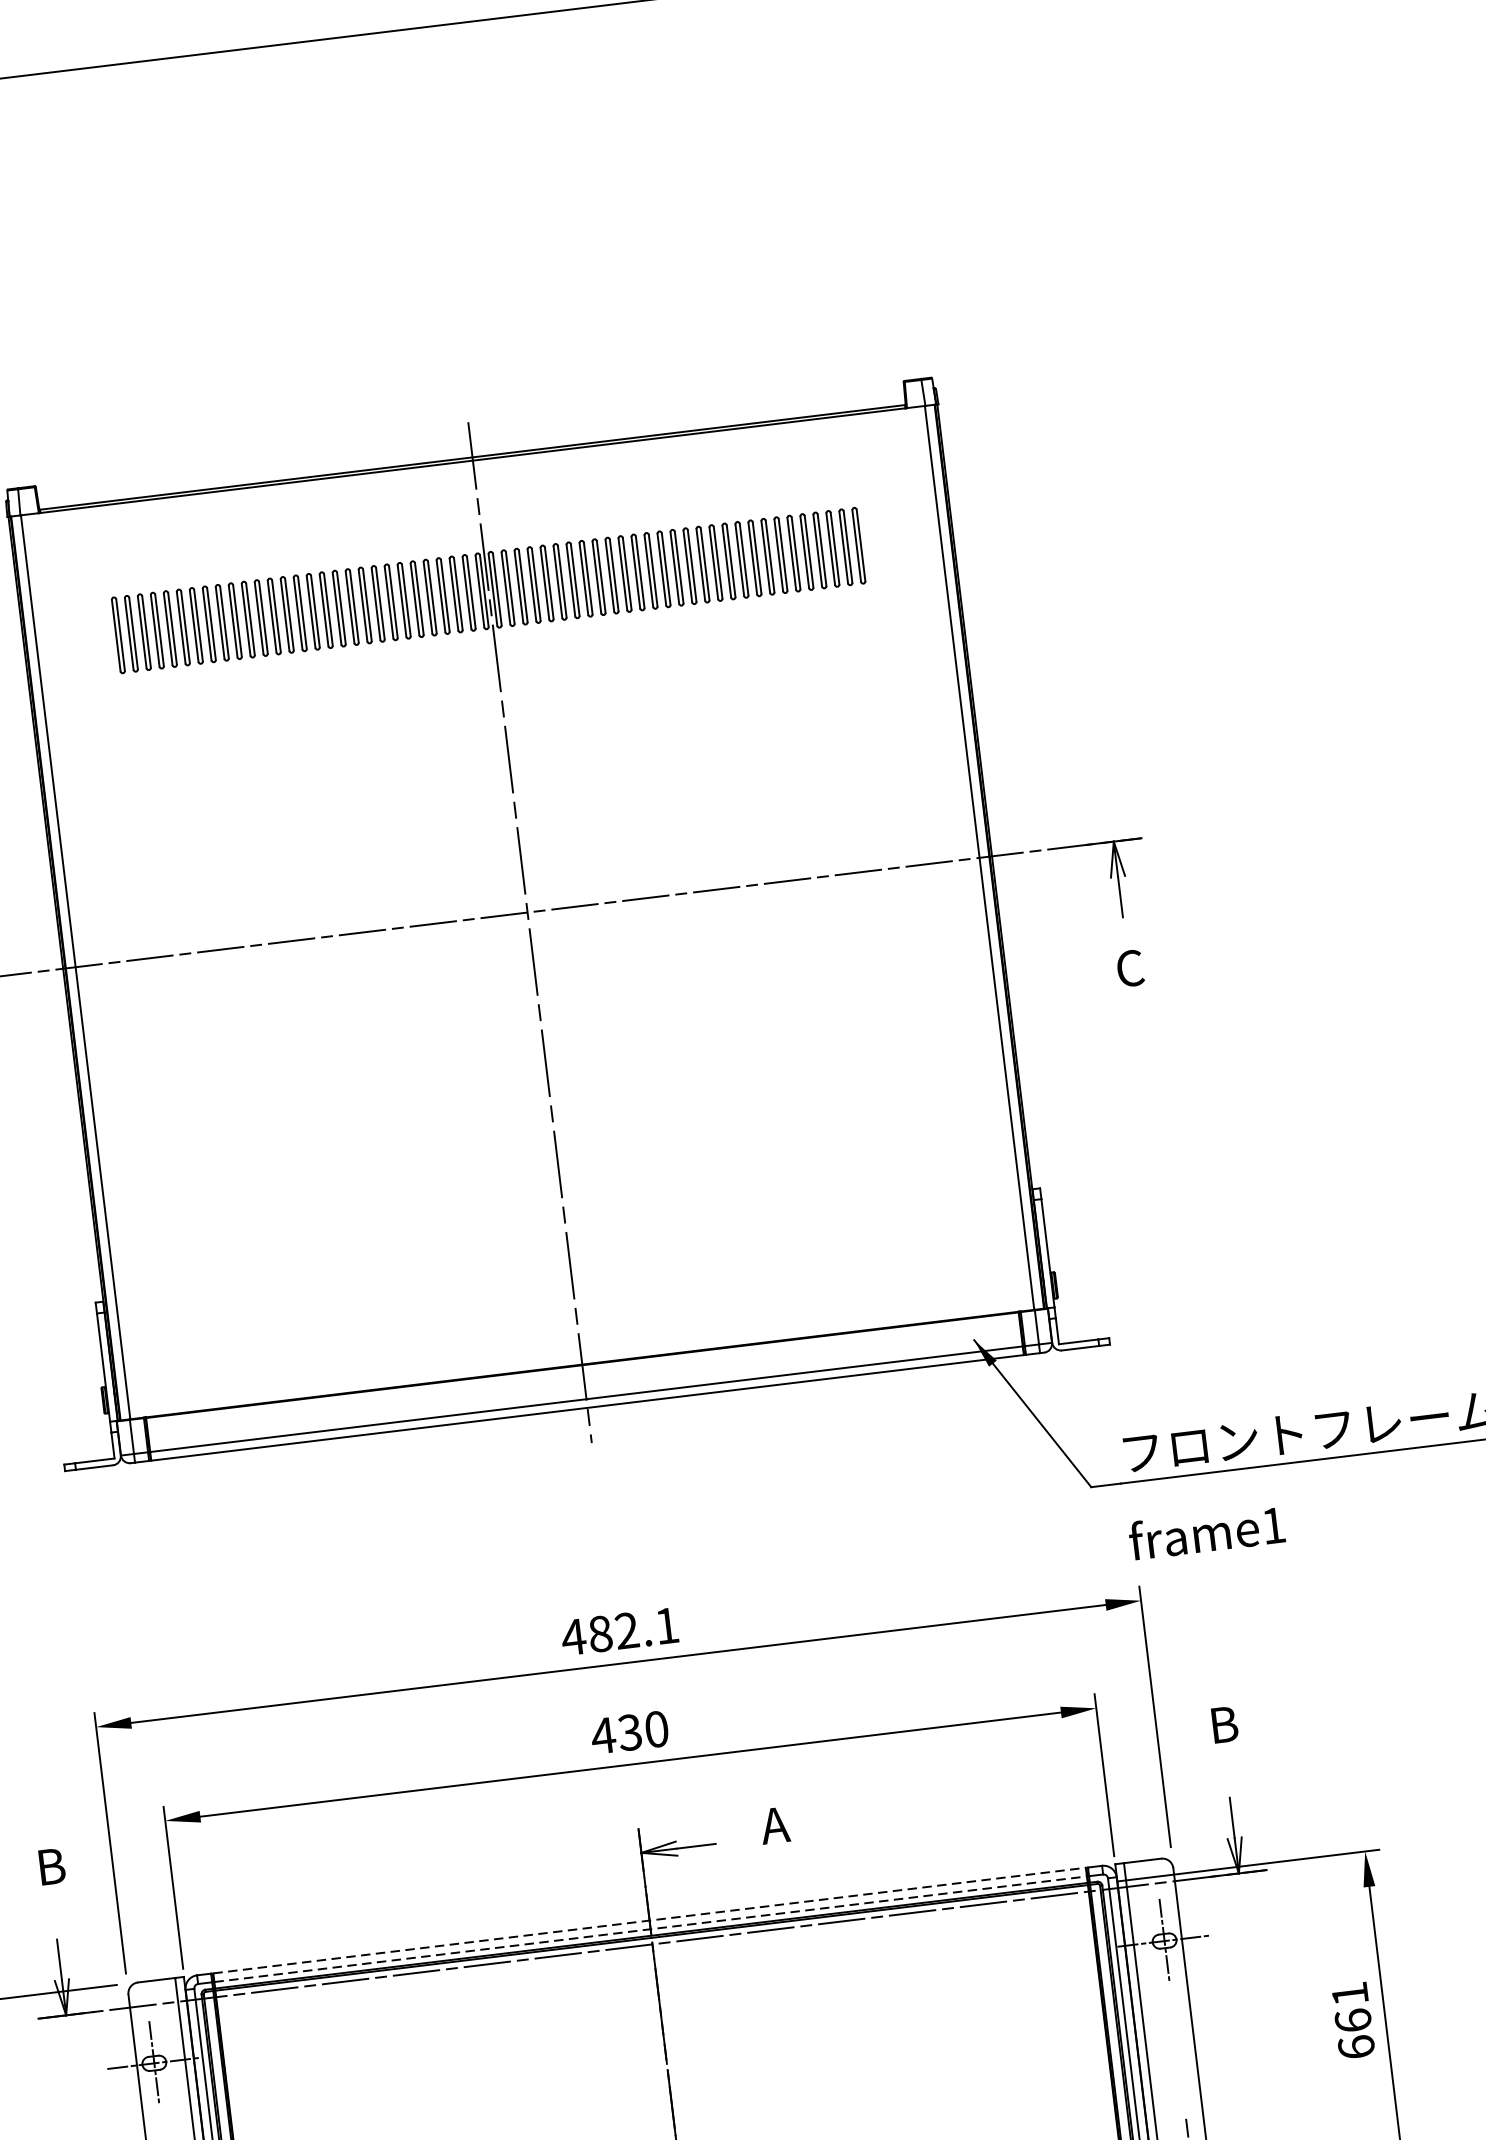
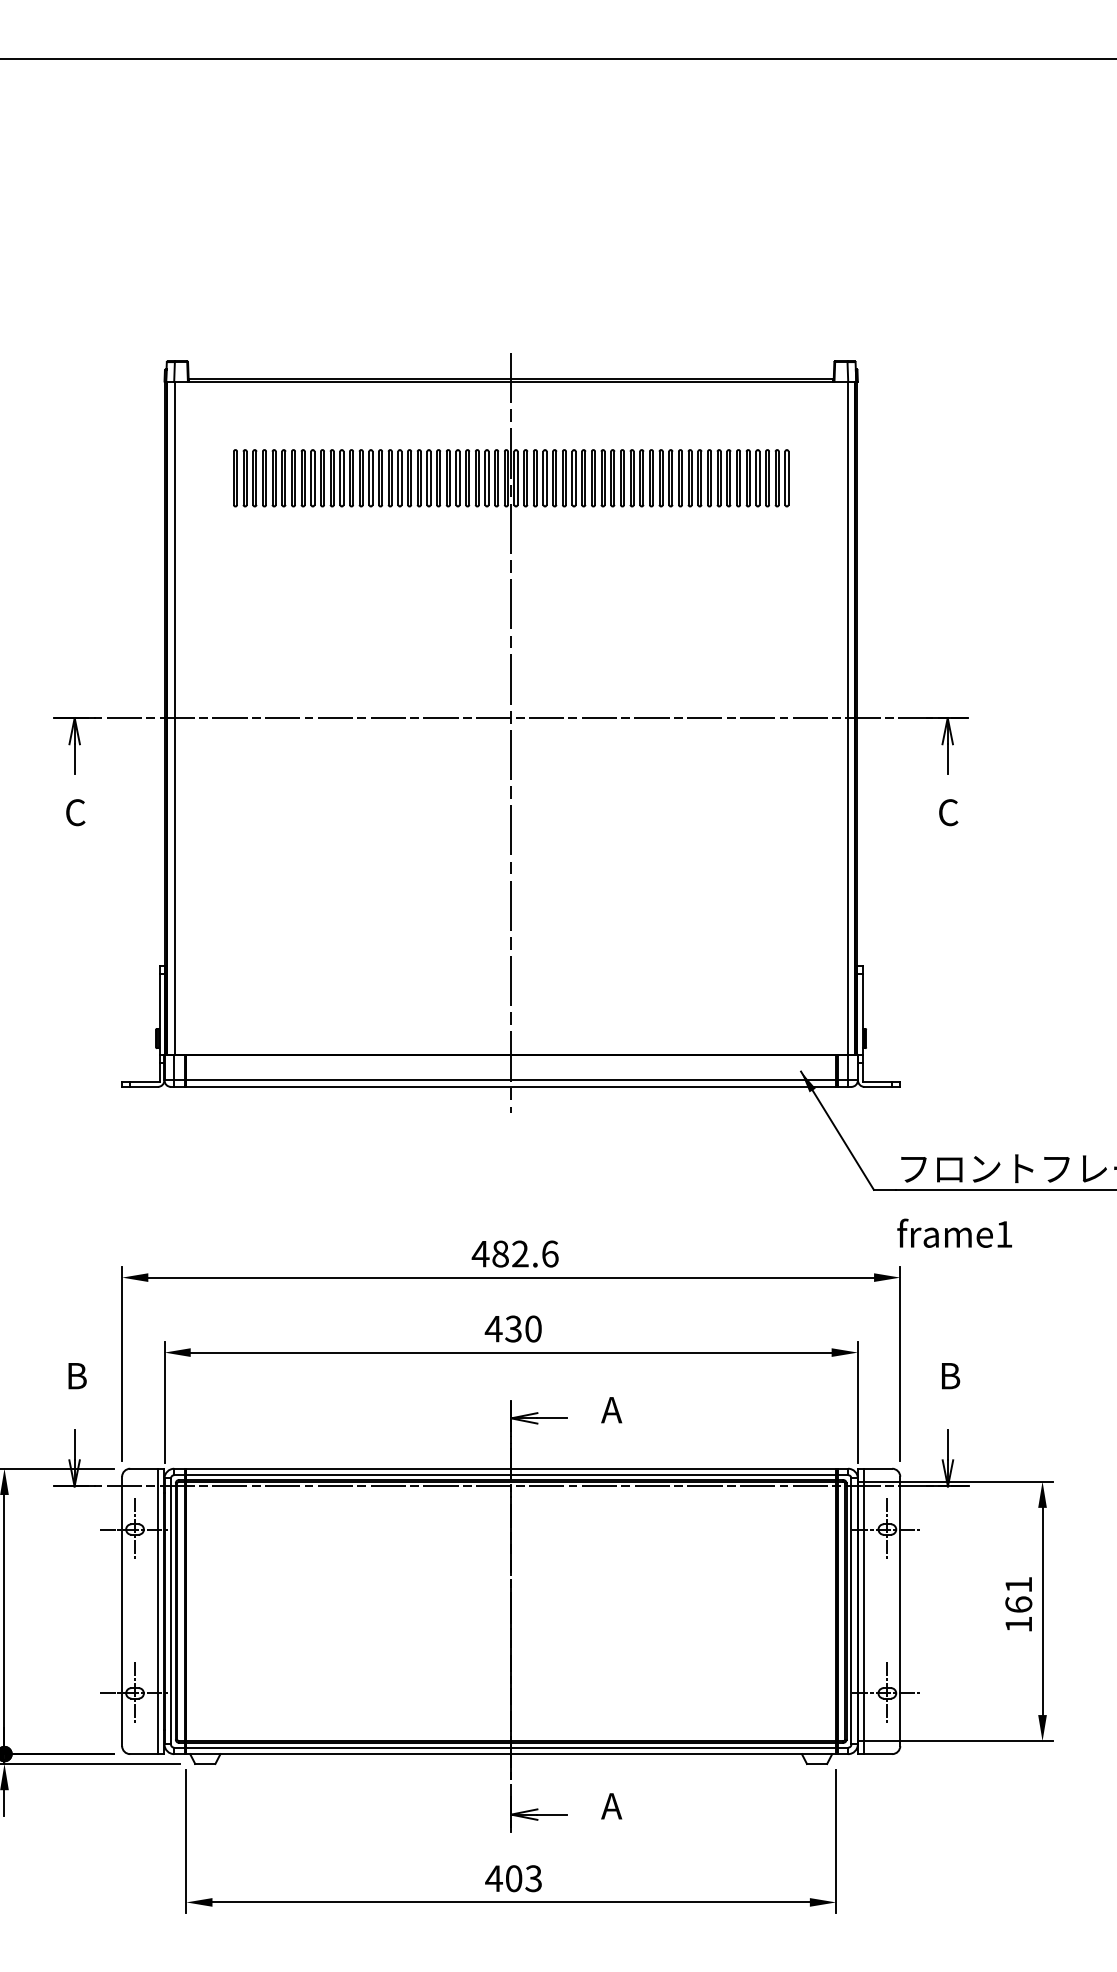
text: (667, 1625) -> (550, 1253), 482.1 -> 482.6
line: (649, 1920) -> (511, 1468), dashed -> solid
line: (651, 1929) -> (511, 1475), dashed -> solid
text: (1356, 2047) -> (1018, 1624), 661 -> 161

